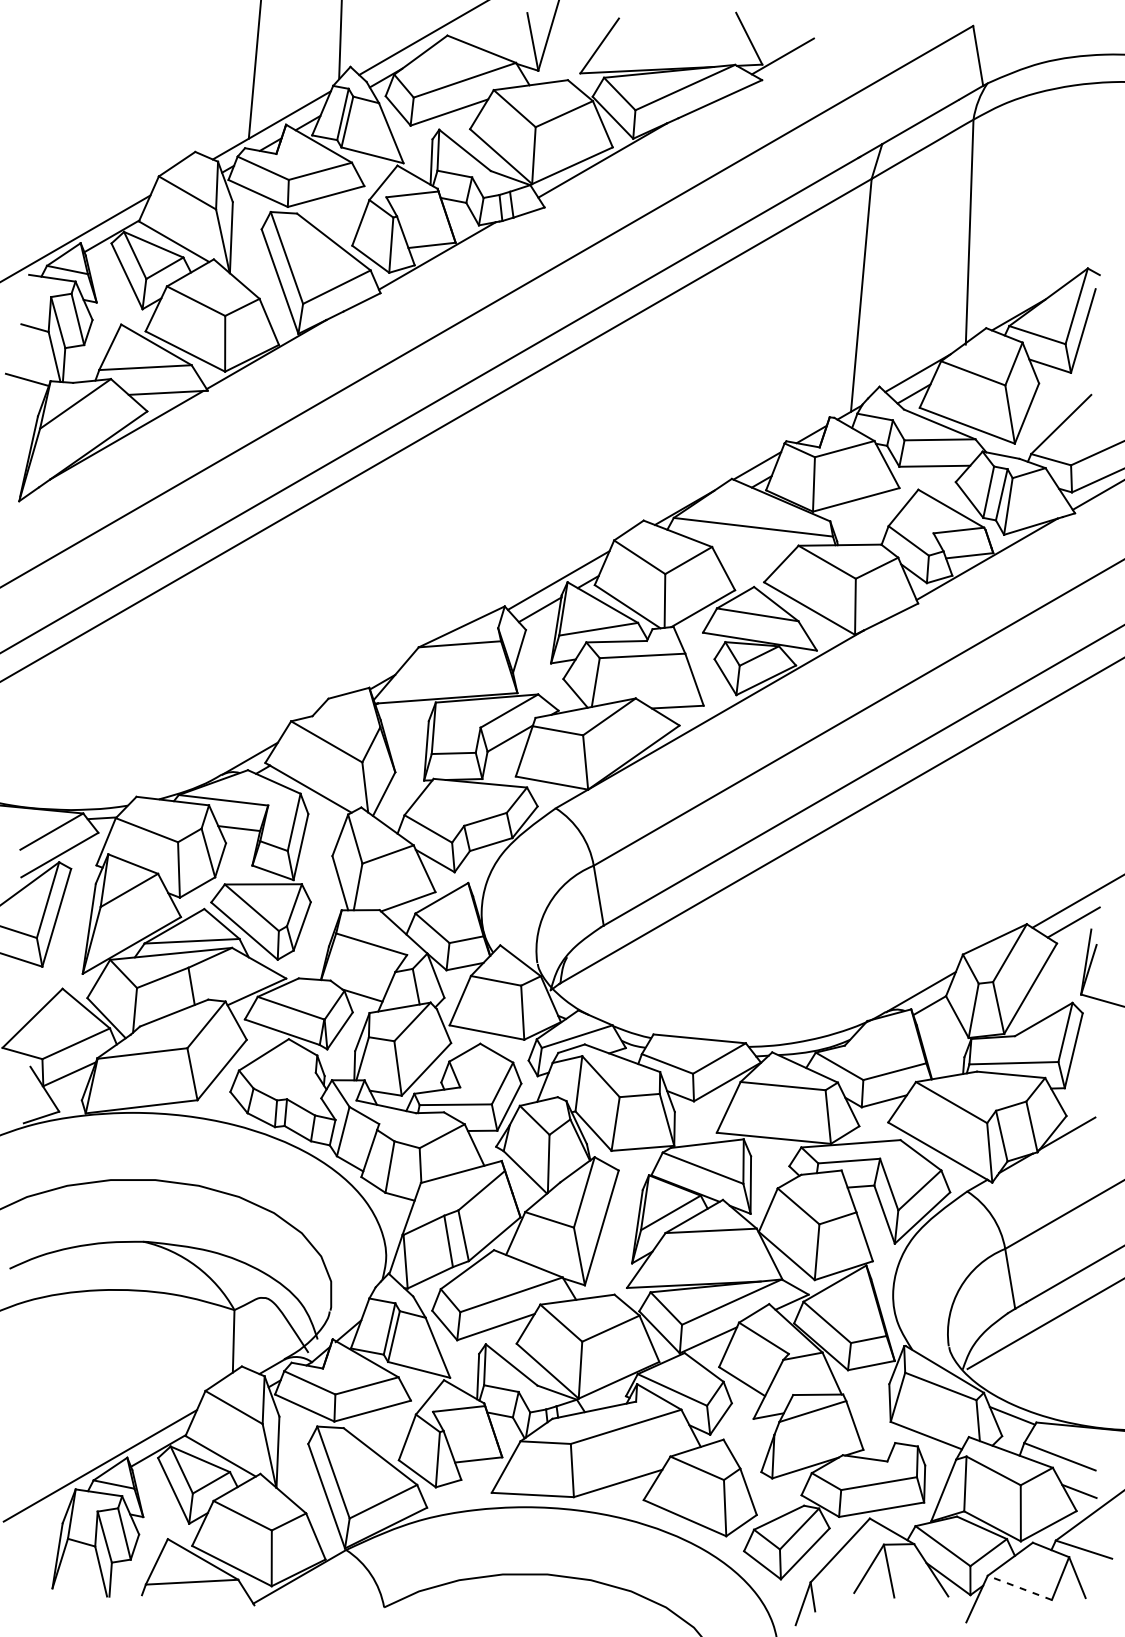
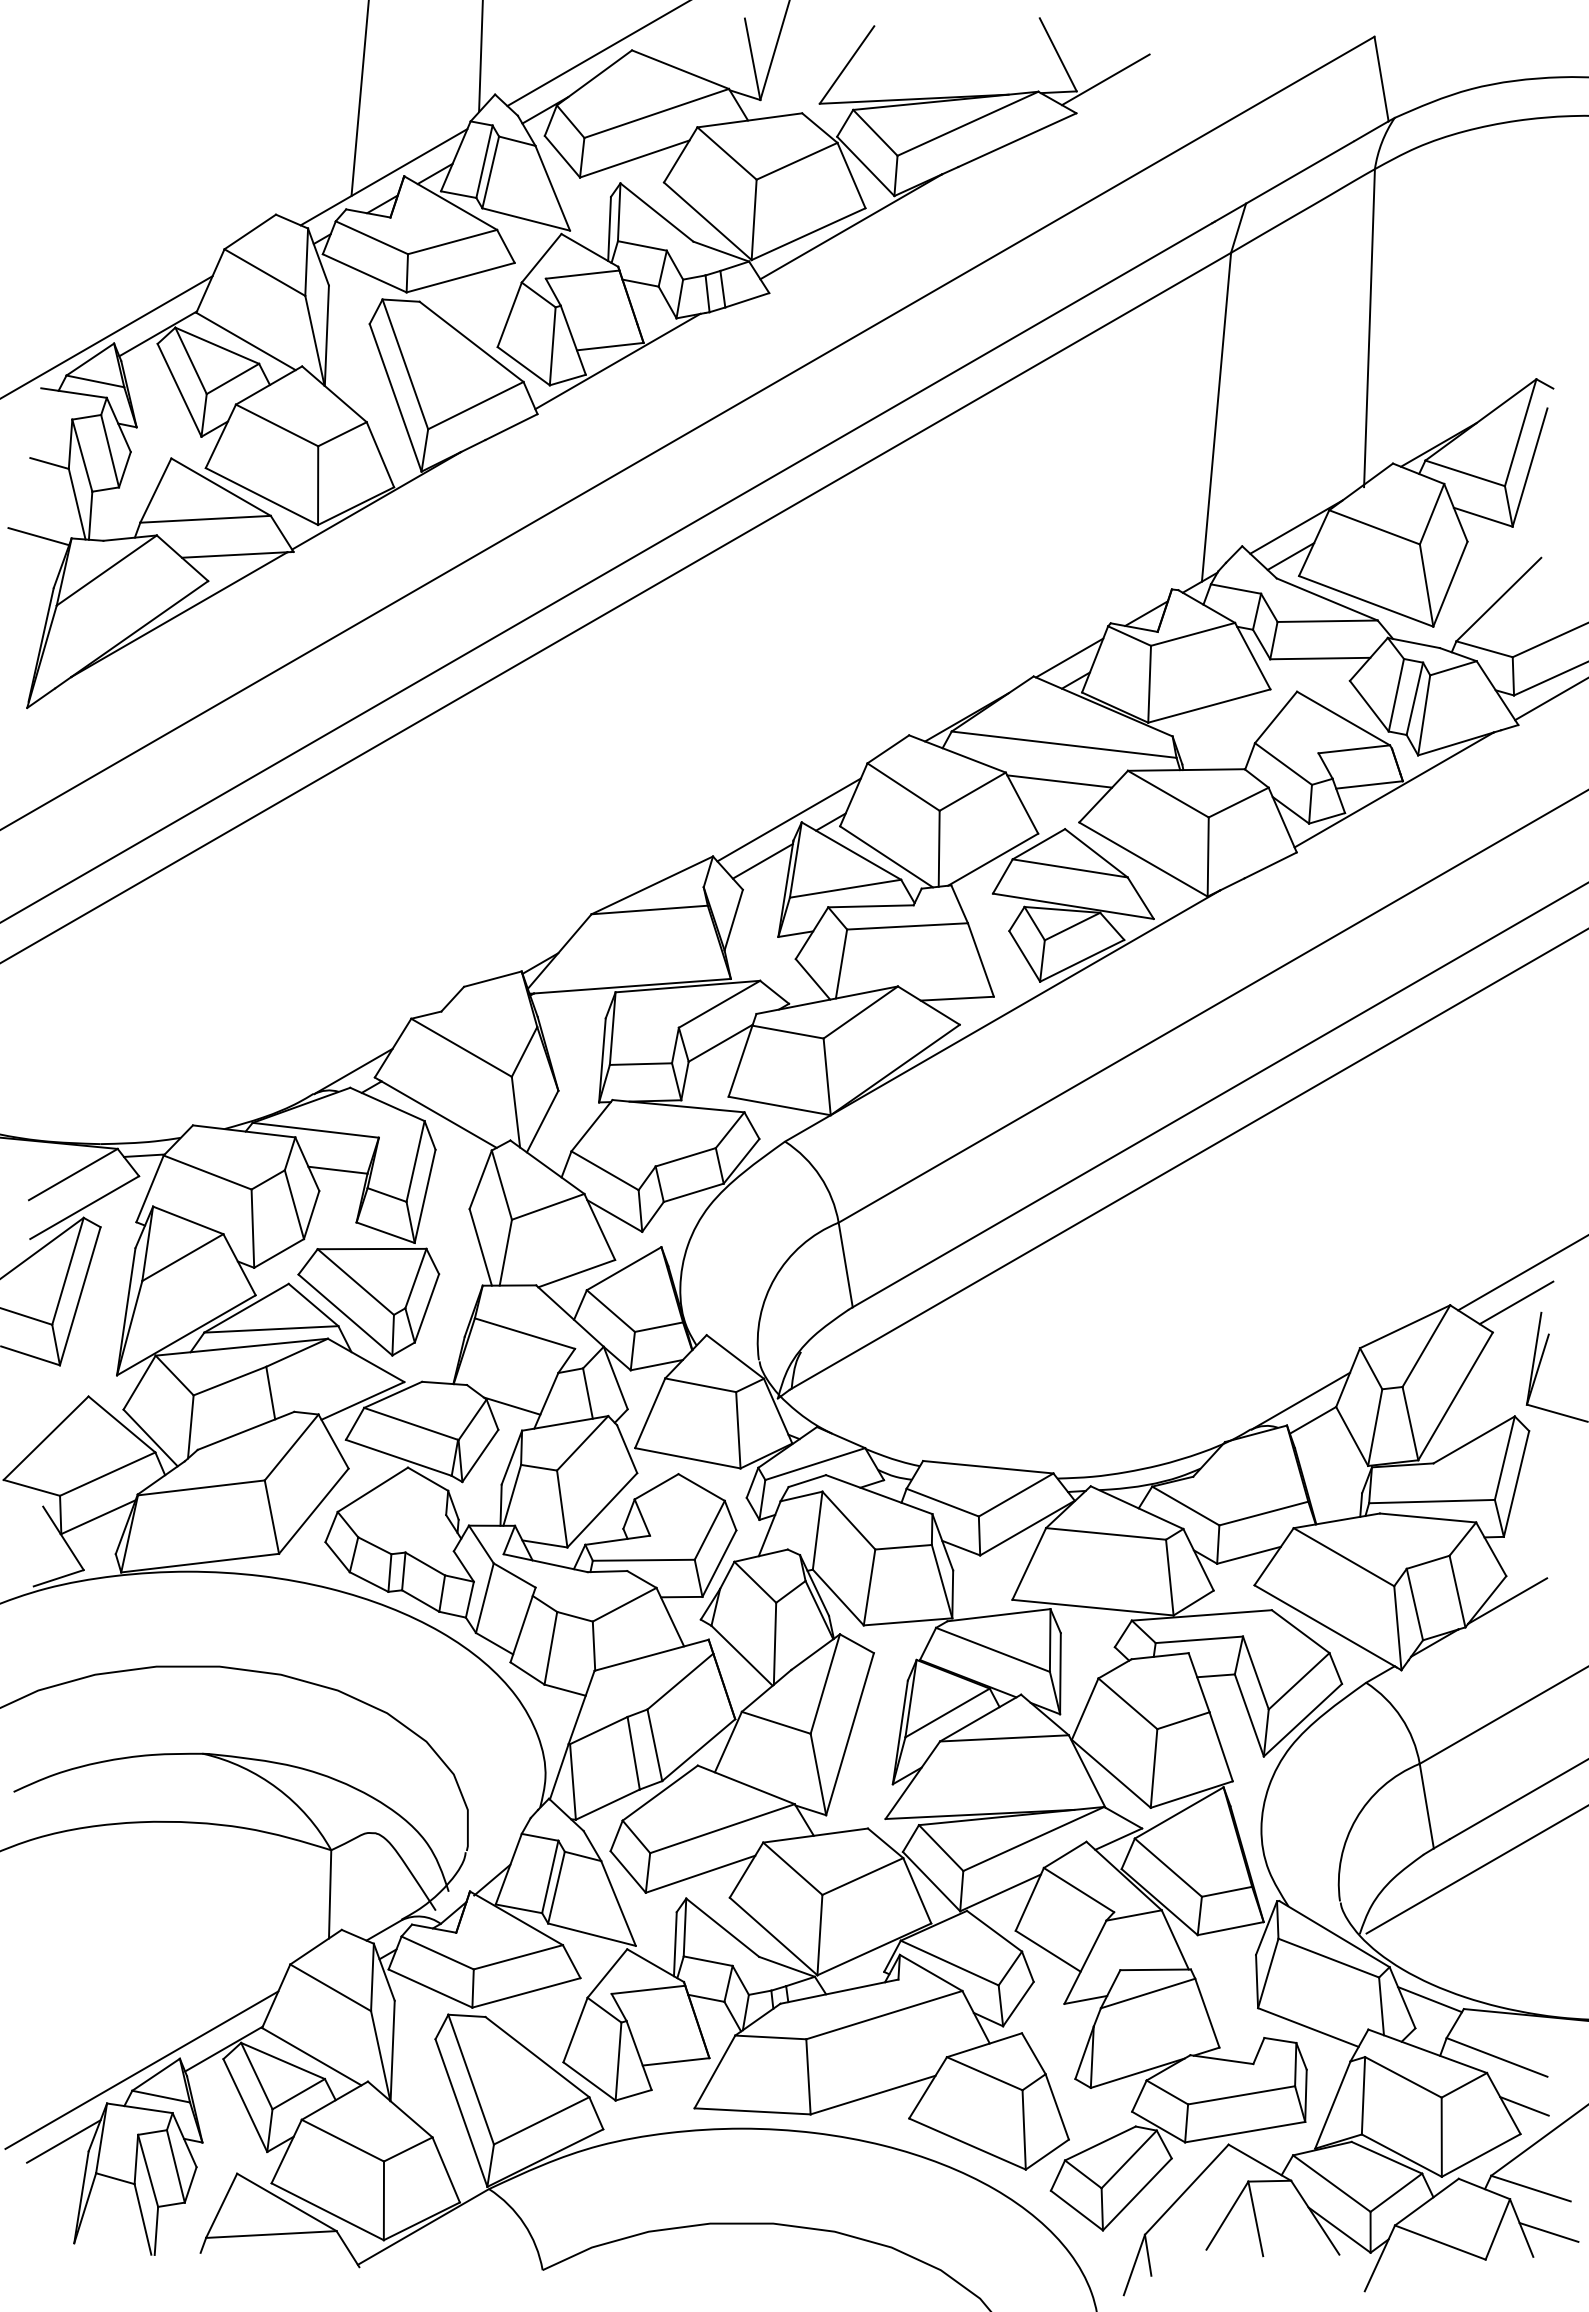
line: (750, 553) -> (1059, 781), added
line: (44, 1516) -> (63, 2141), added
line: (1096, 1580) -> (1548, 2232), added
line: (1019, 1587) -> (1439, 2242), dashed -> solid

